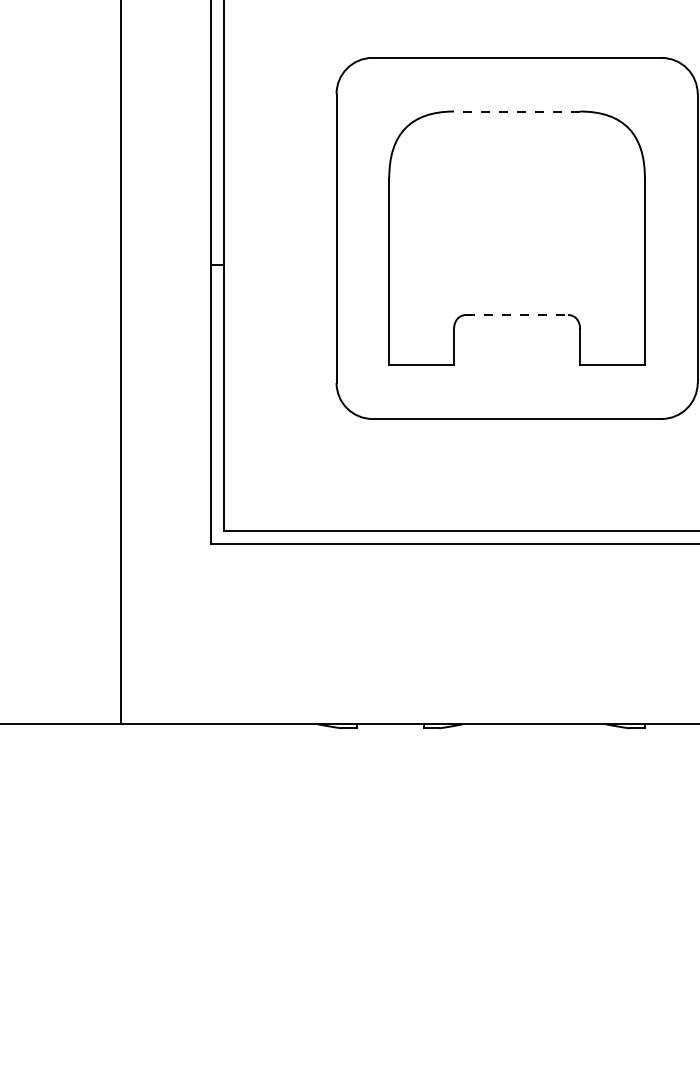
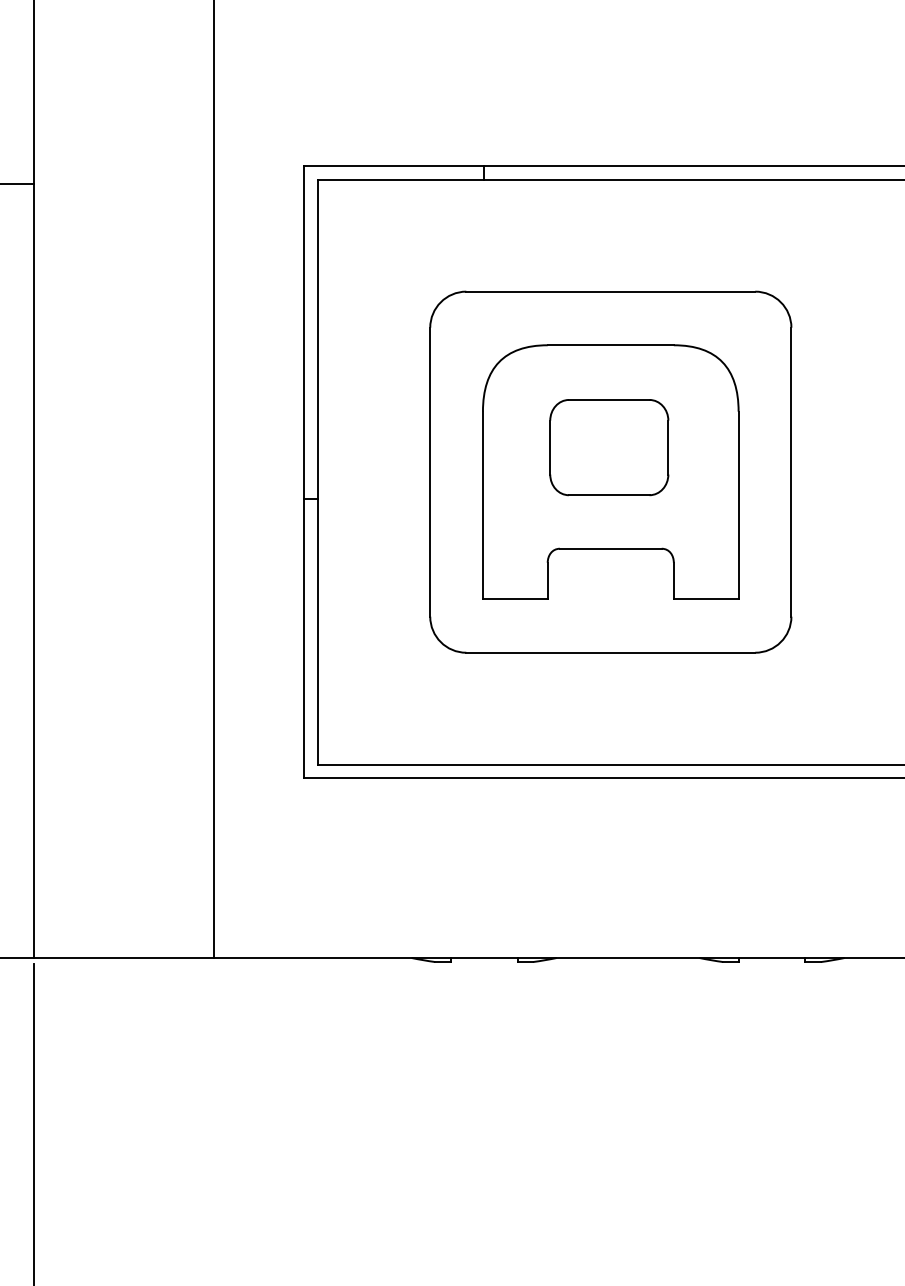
line: (516, 111) -> (610, 345), dashed -> solid
part: (515, 213) -> (609, 447), added
line: (516, 314) -> (610, 548), dashed -> solid

